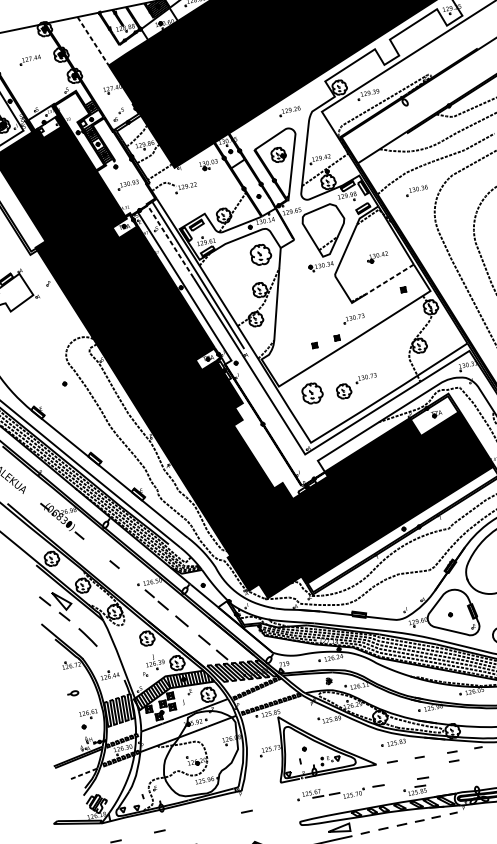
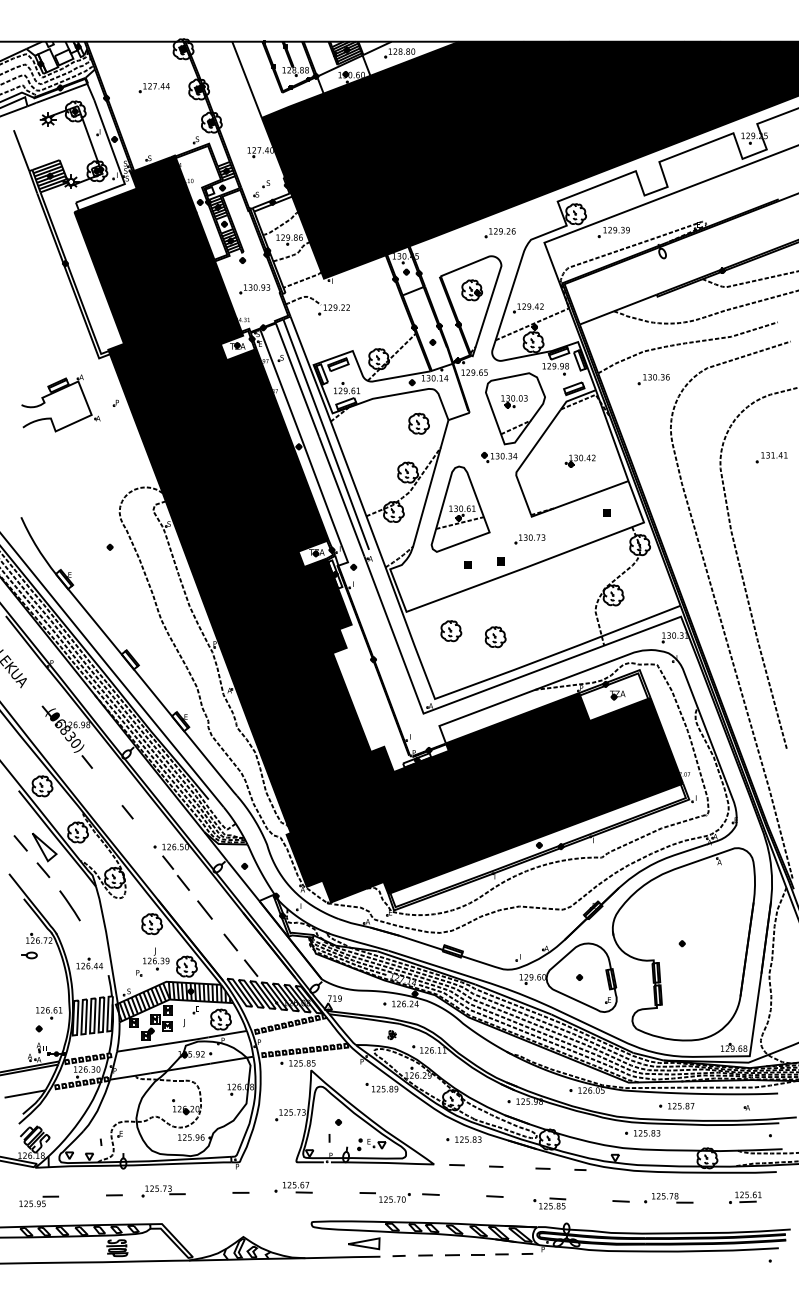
line: (93, 41) -> (247, 79), dashed -> solid
fill: (44, 122) -> (156, 178), added
part: (208, 165) -> (514, 401), moved
line: (170, 242) -> (297, 380), dashed -> solid
part: (260, 254) -> (418, 423), size x0.71
line: (390, 279) -> (591, 494), dashed -> solid
part: (301, 307) -> (460, 508), added
part: (365, 378) -> (529, 625), removed
part: (312, 393) -> (451, 631), size x0.71
part: (73, 693) -> (29, 955), moved
line: (453, 761) -> (542, 1181), removed
line: (84, 774) -> (25, 1094), dashed -> solid
part: (415, 790) -> (549, 1203), moved
part: (310, 794) -> (293, 1187), moved
part: (193, 821) -> (163, 1191), added

